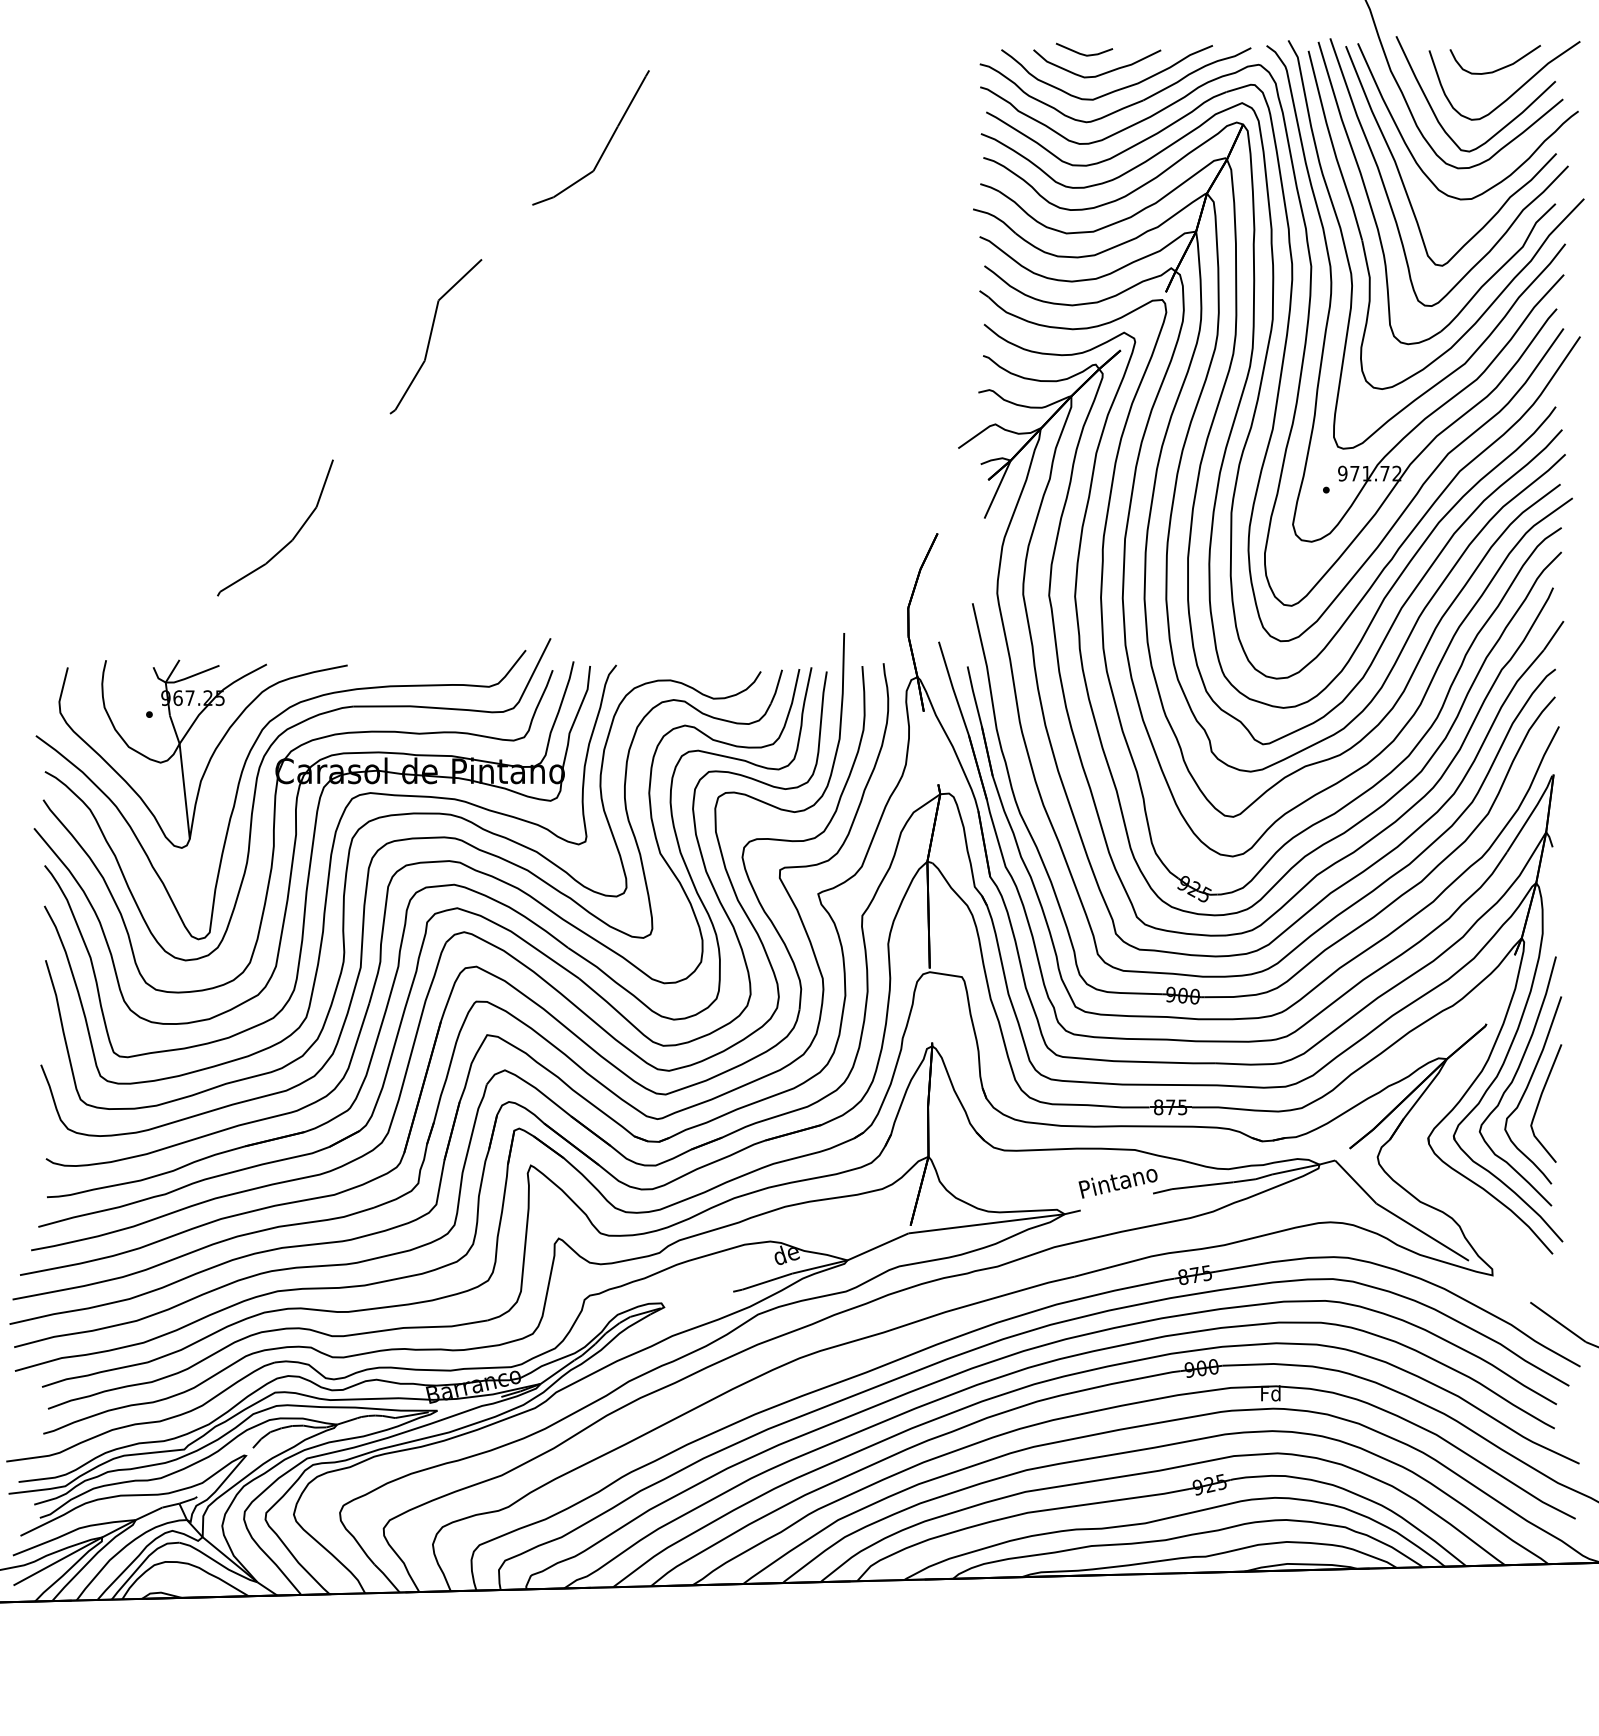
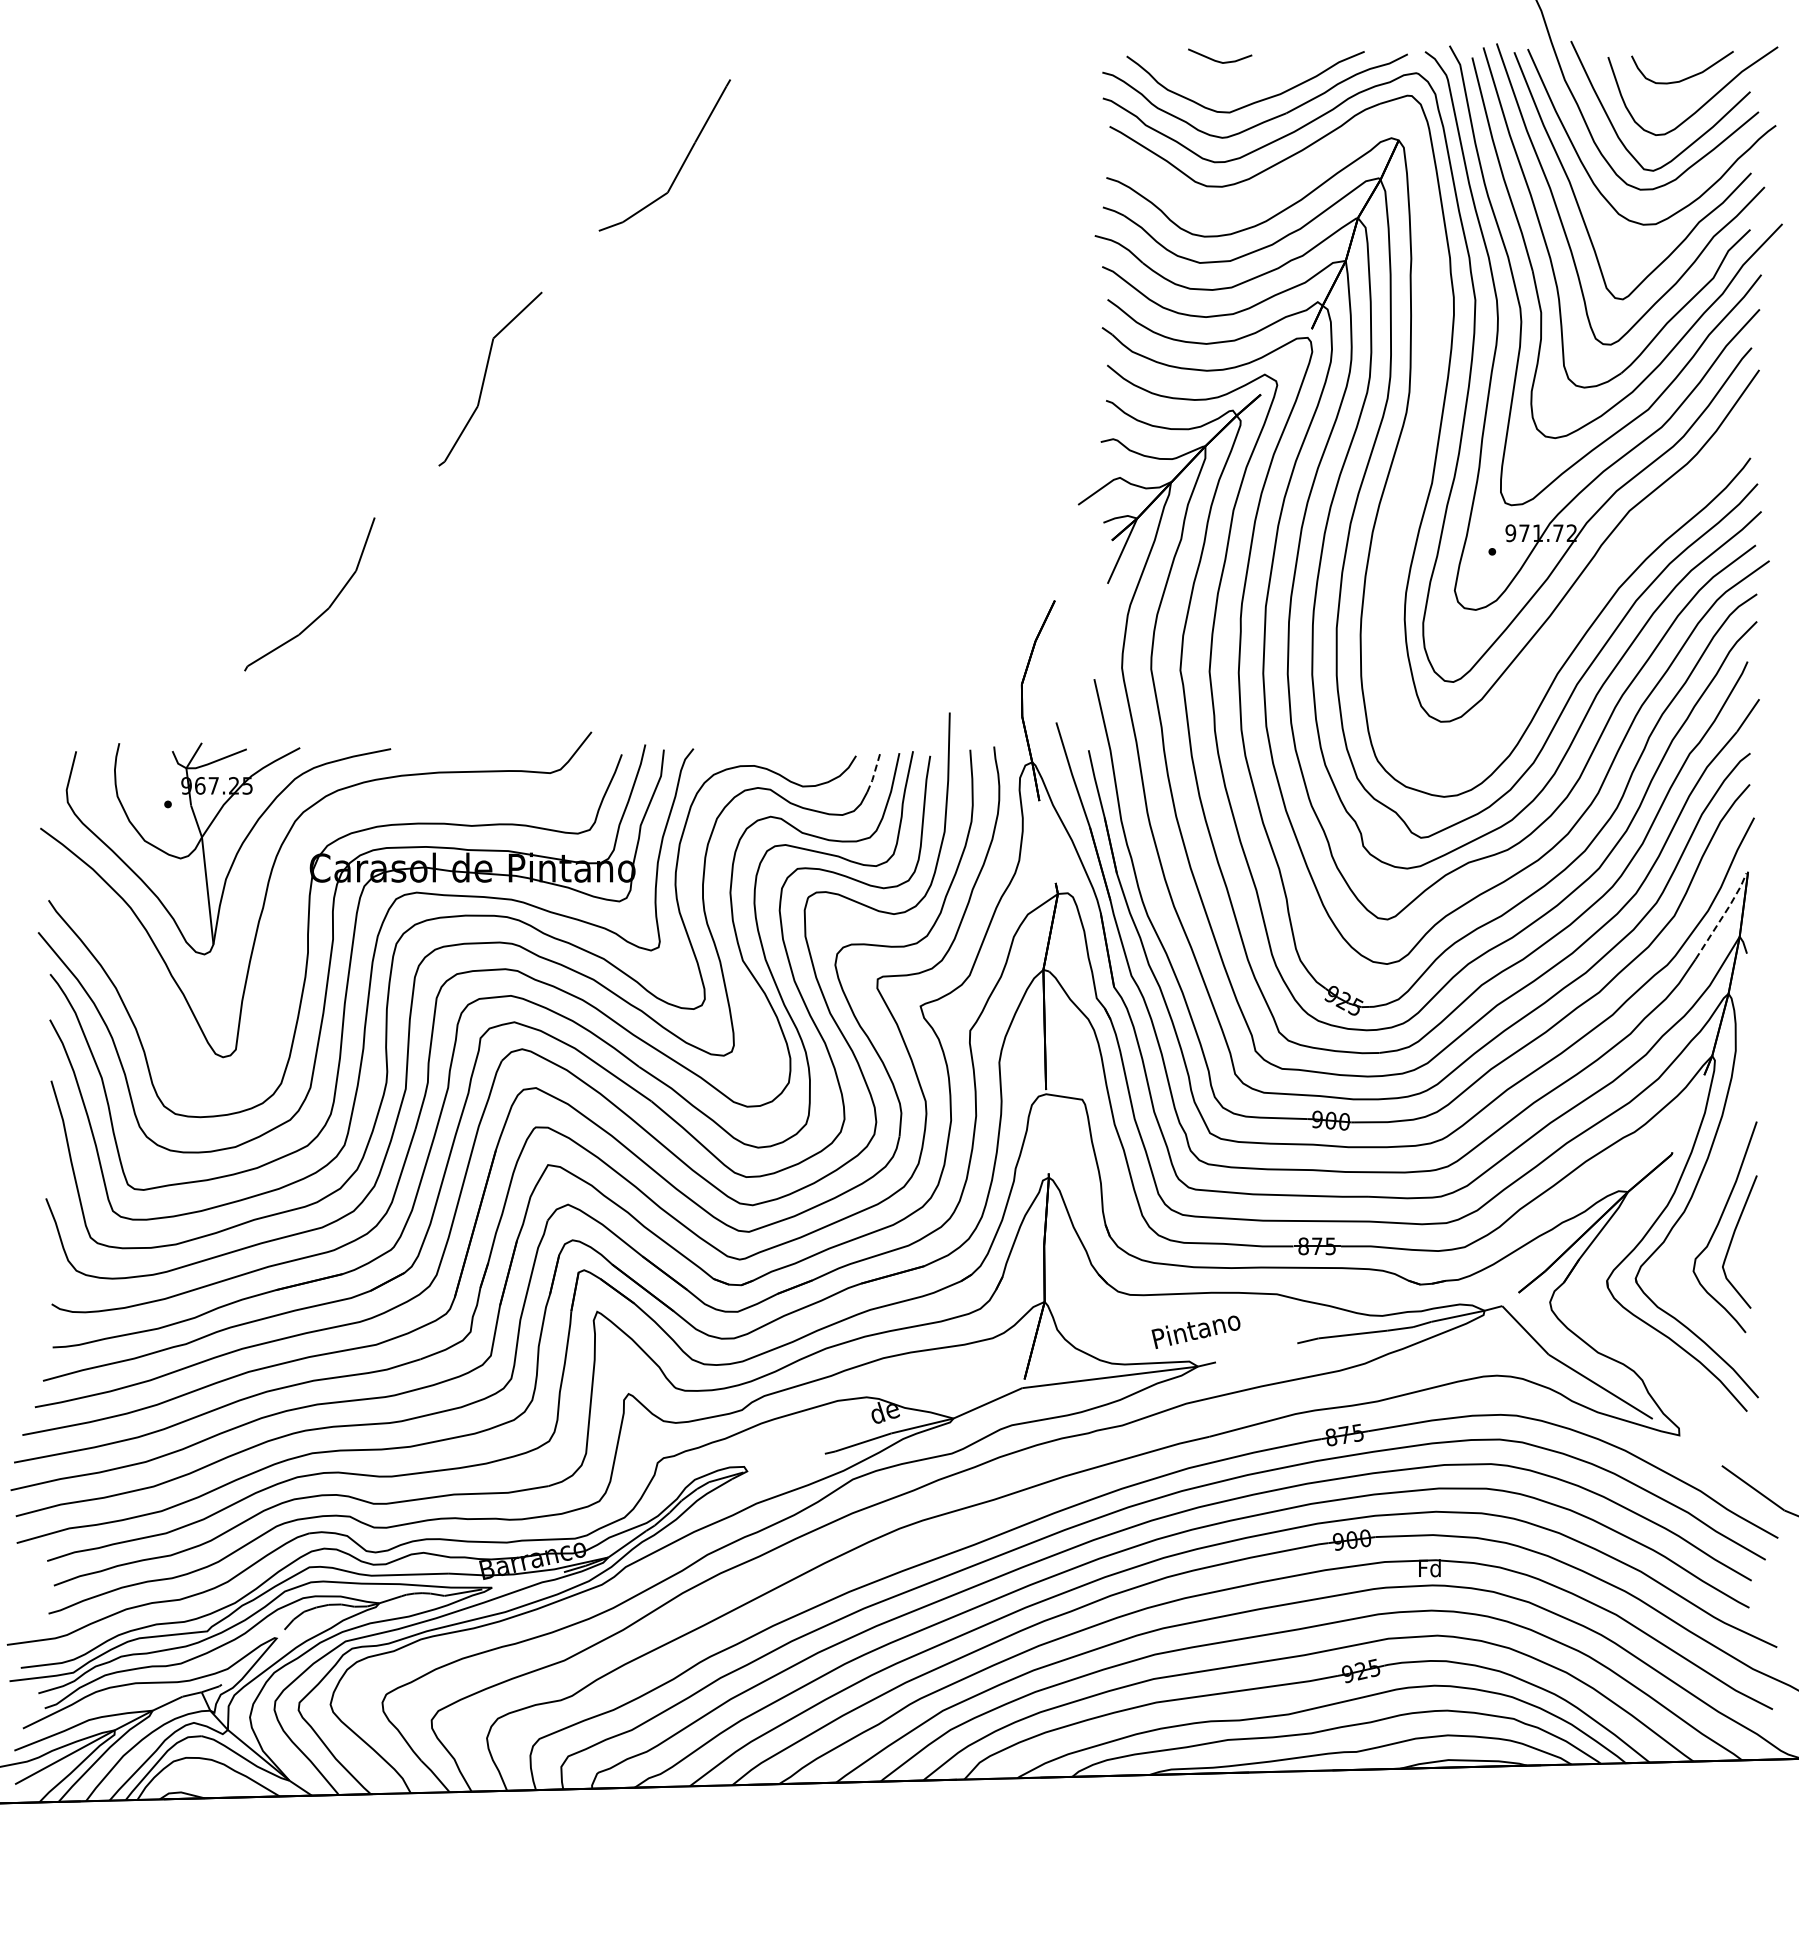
curve: (1099, 73) -> (1237, 83), removed
curve: (1261, 385) -> (1419, 434), removed
line: (777, 687) -> (874, 773), solid -> dashed
part: (255, 795) -> (287, 895), removed
line: (1531, 813) -> (1723, 915), solid -> dashed
curve: (1514, 1079) -> (1703, 1215), removed
text: (1117, 1183) -> (1195, 1331), moved

